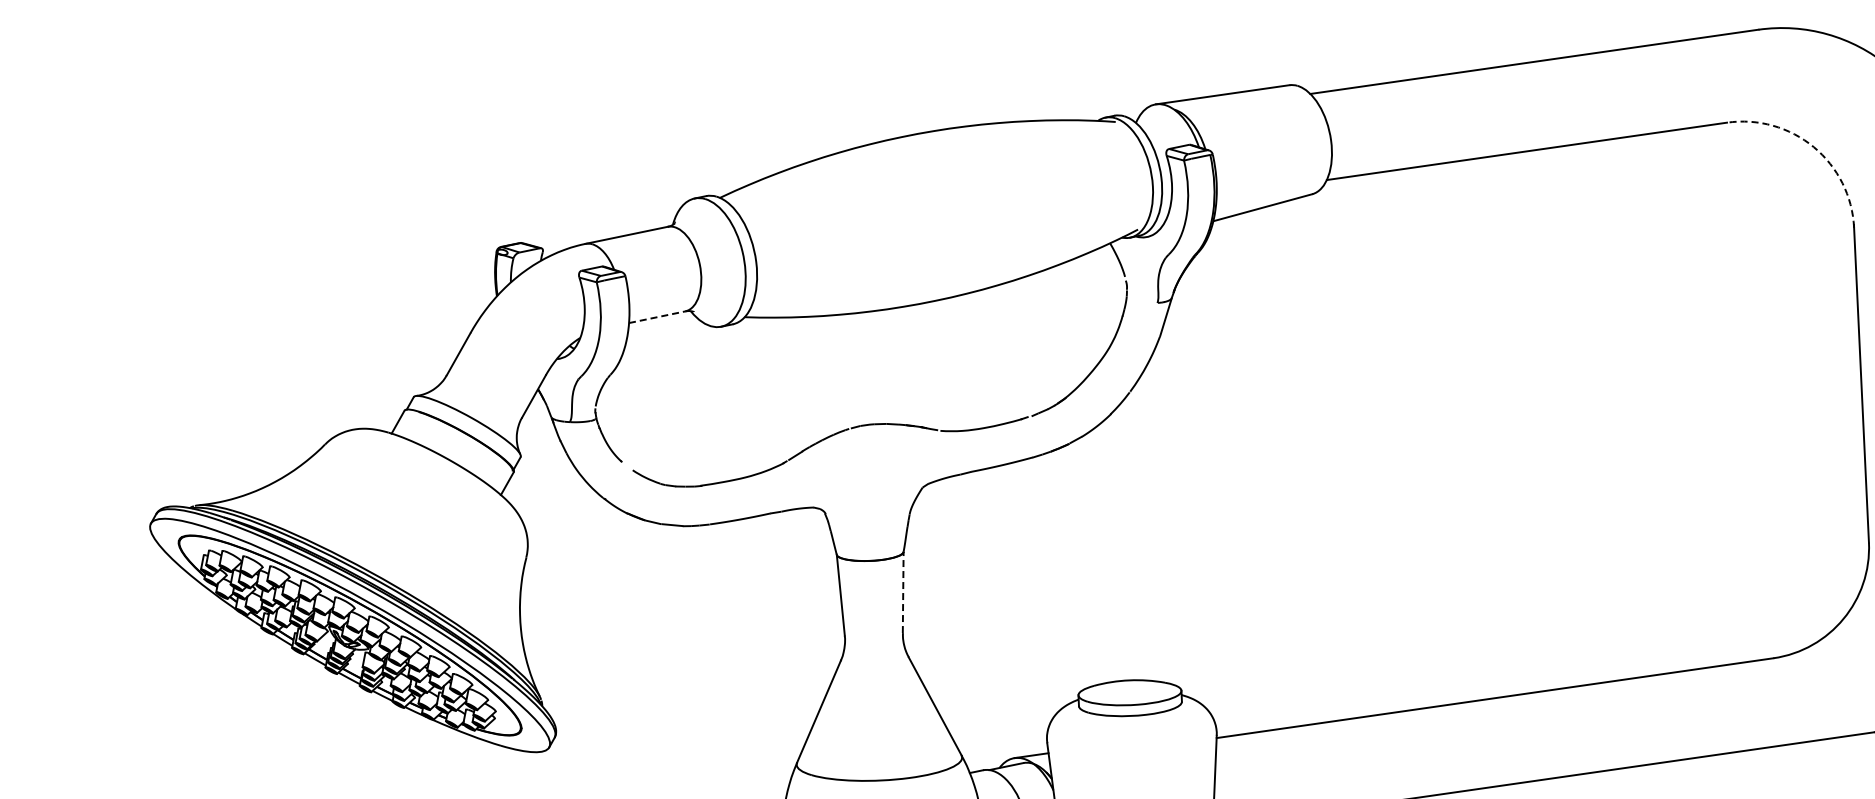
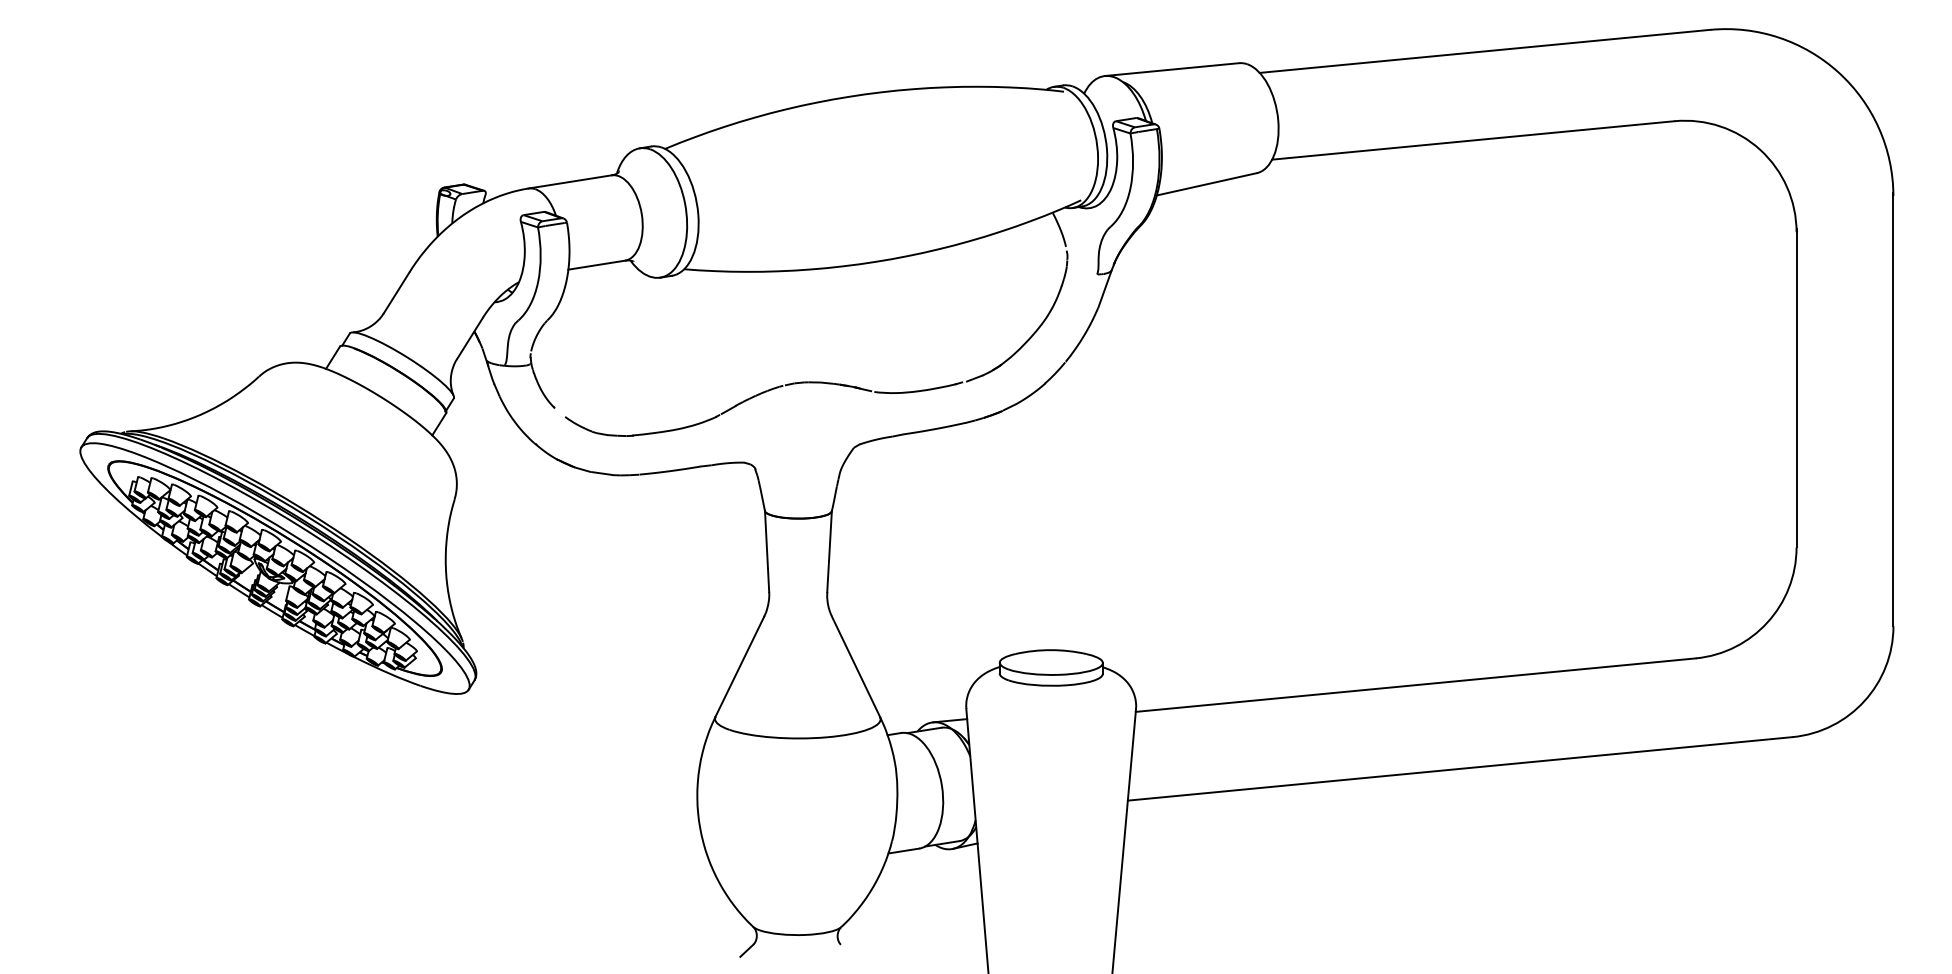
arc: (1814, 146) -> (1760, 149), dashed -> solid
line: (656, 317) -> (596, 265), dashed -> solid
line: (903, 592) -> (829, 551), dashed -> solid

